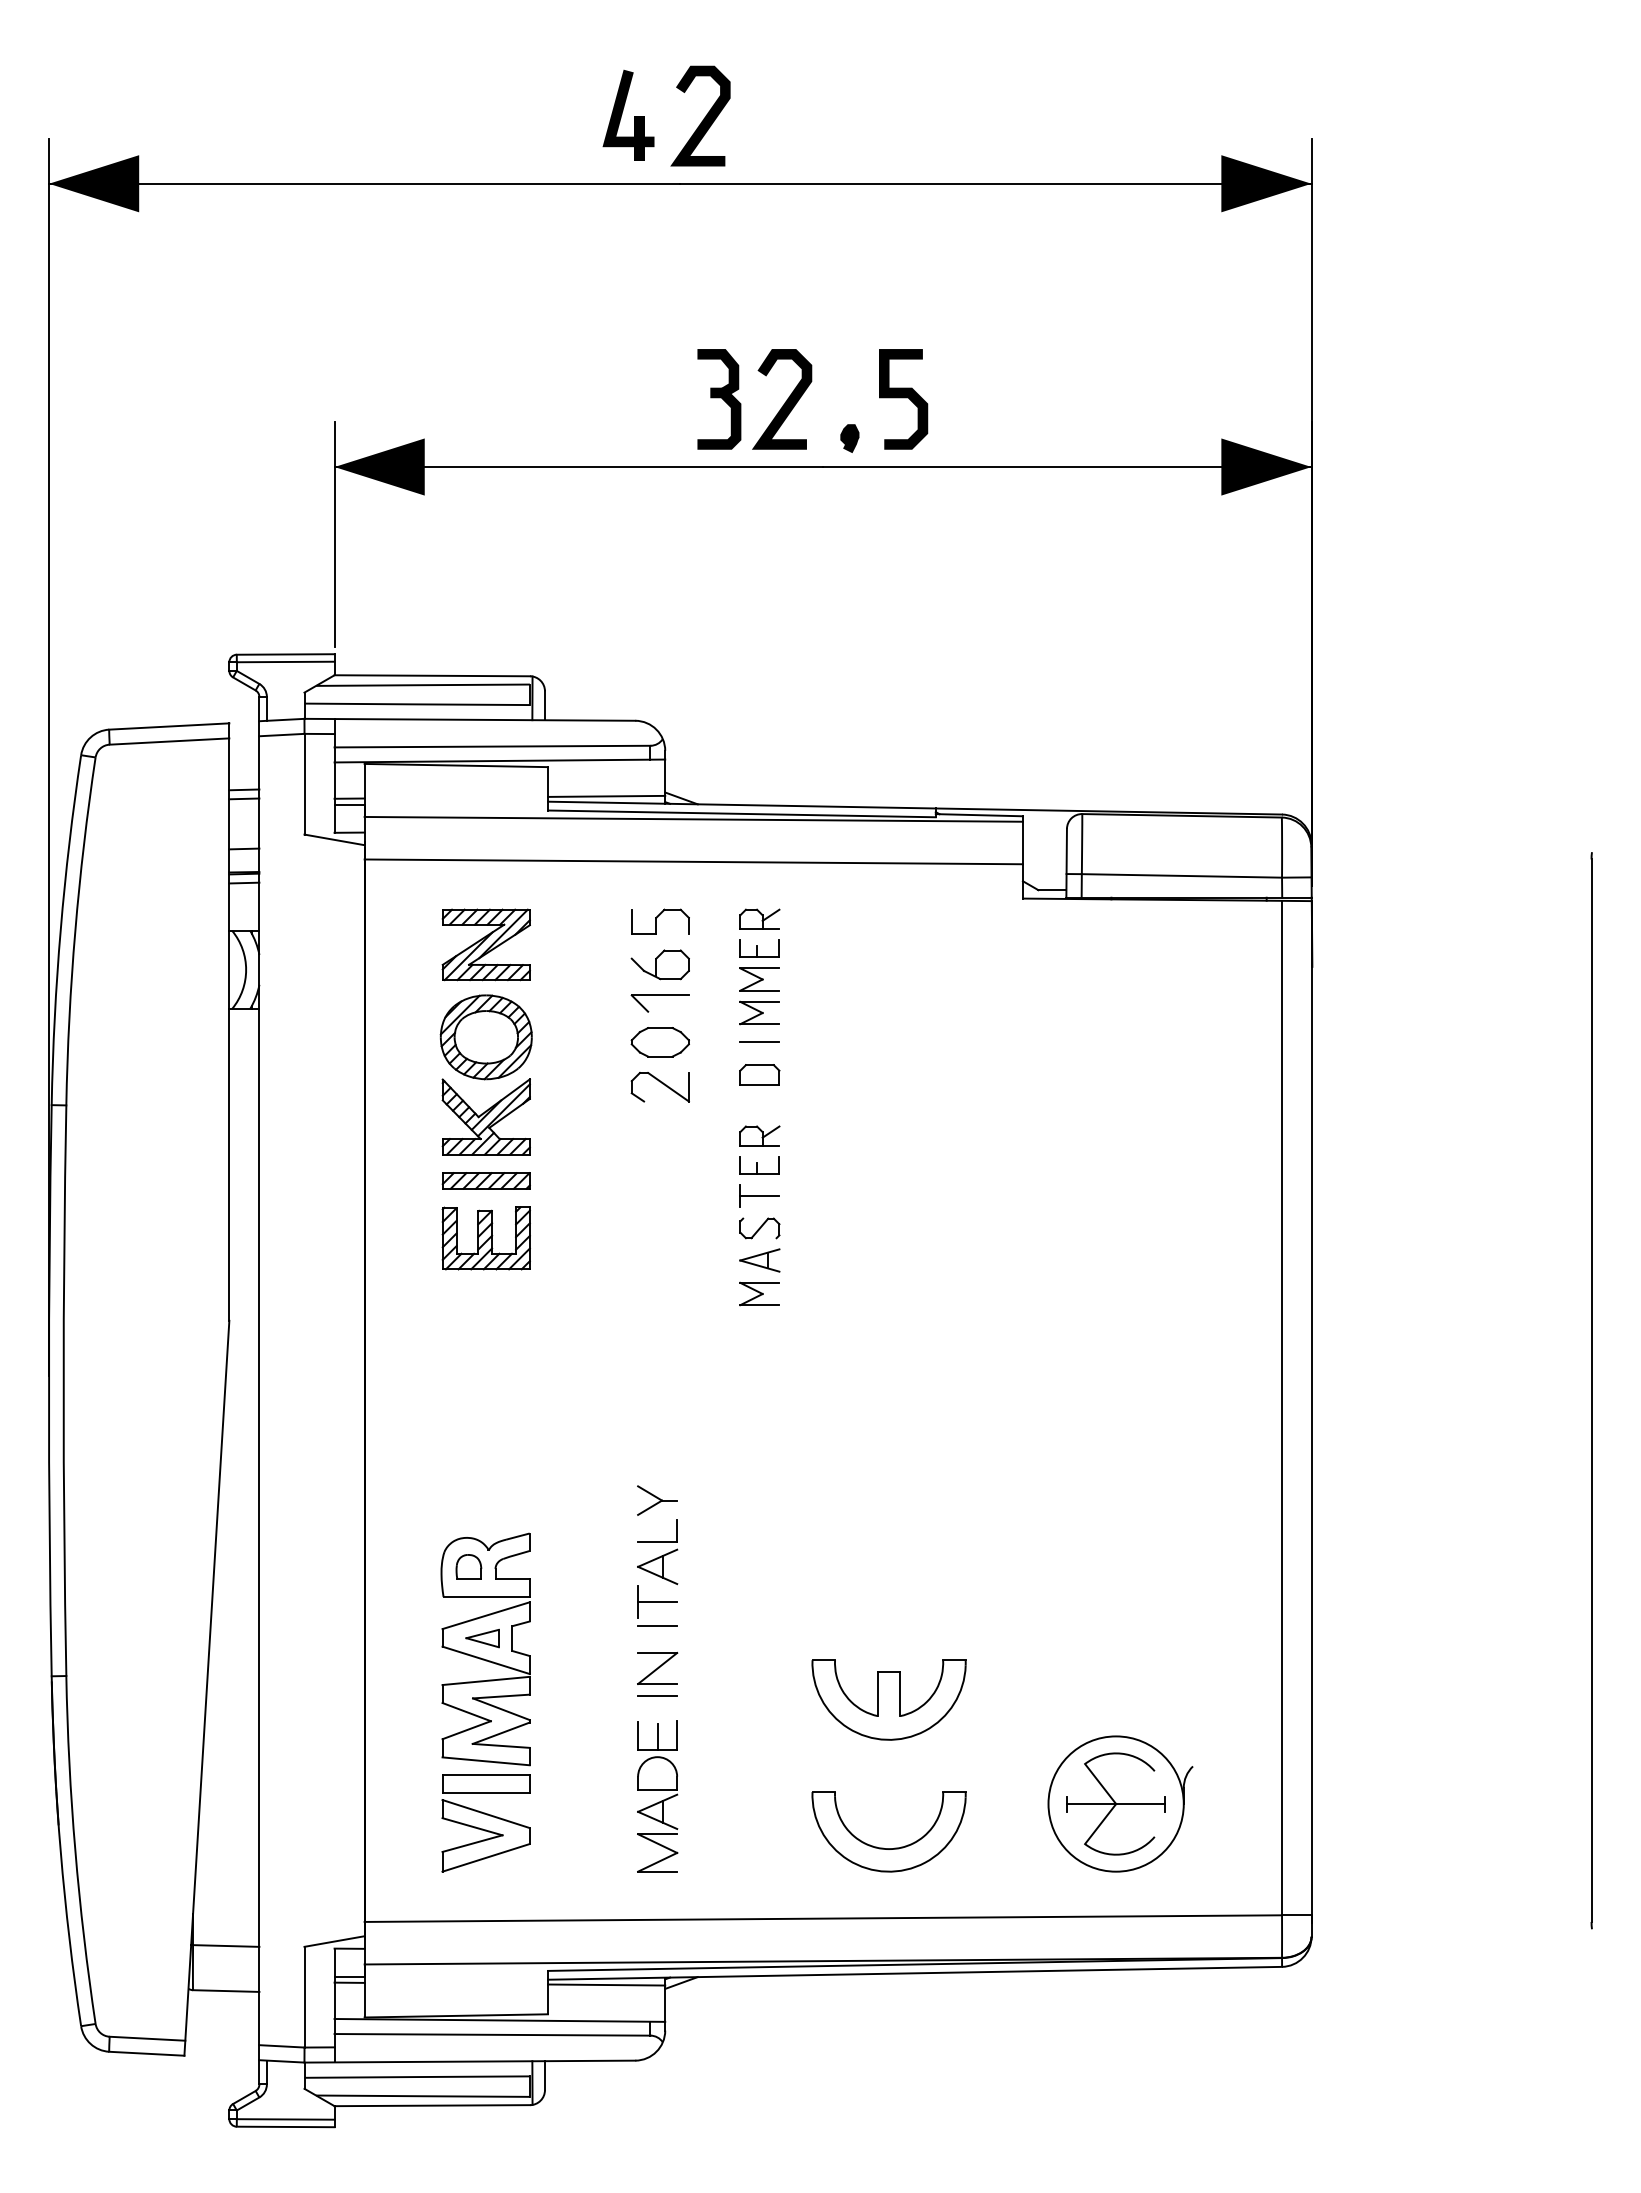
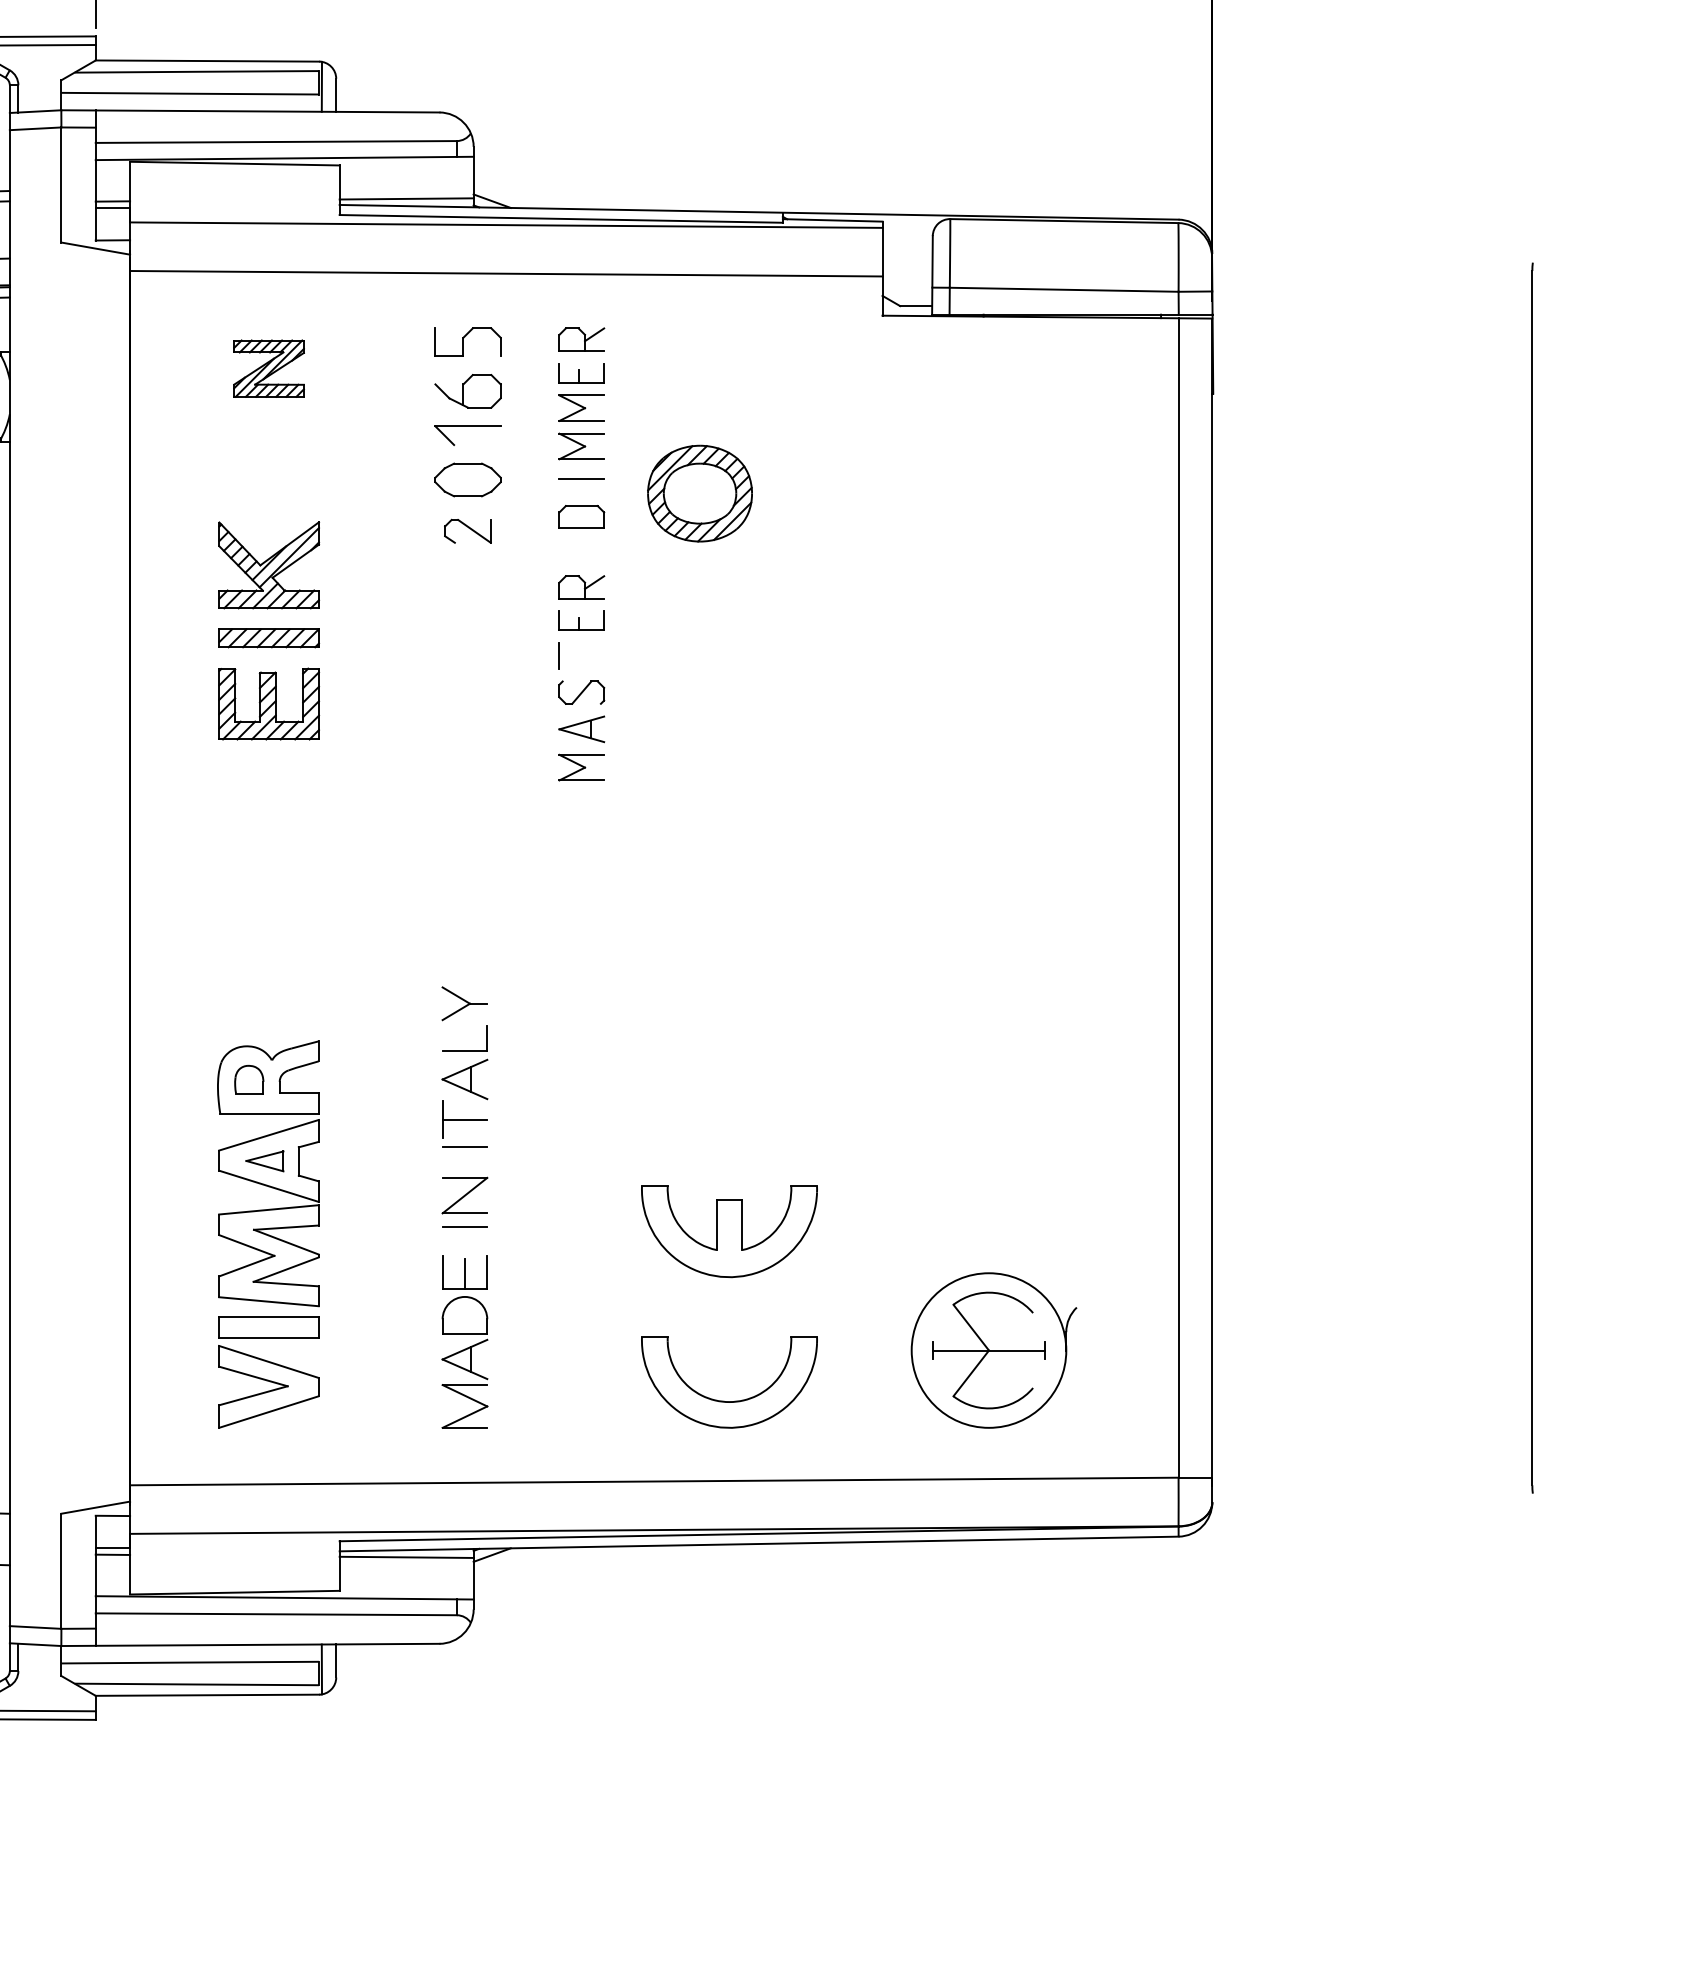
part: (485, 944) -> (268, 368), size x0.7
part: (485, 1037) -> (699, 493), moved
part: (659, 1087) -> (467, 531), size x0.7
line: (759, 1196) -> (581, 656), removed

